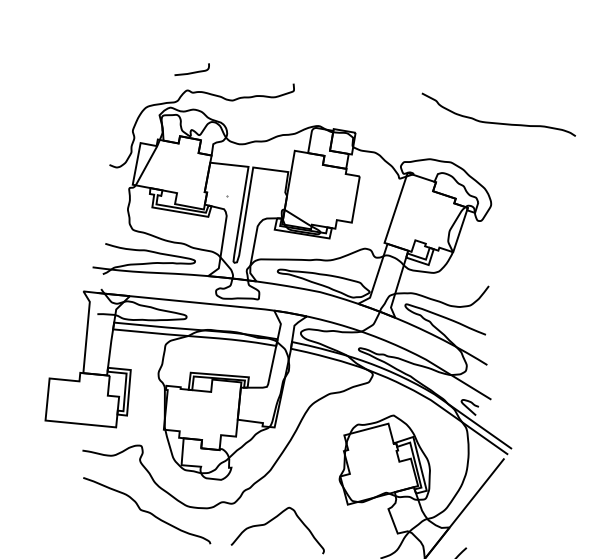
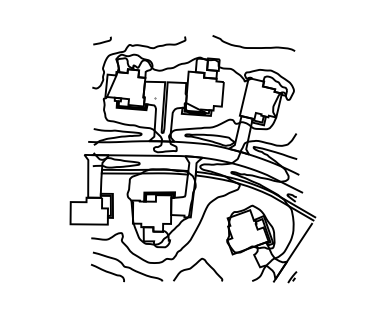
curve: (192, 70) -> (102, 41), moved
curve: (497, 122) -> (253, 47), moved
curve: (107, 518) -> (107, 272), added

